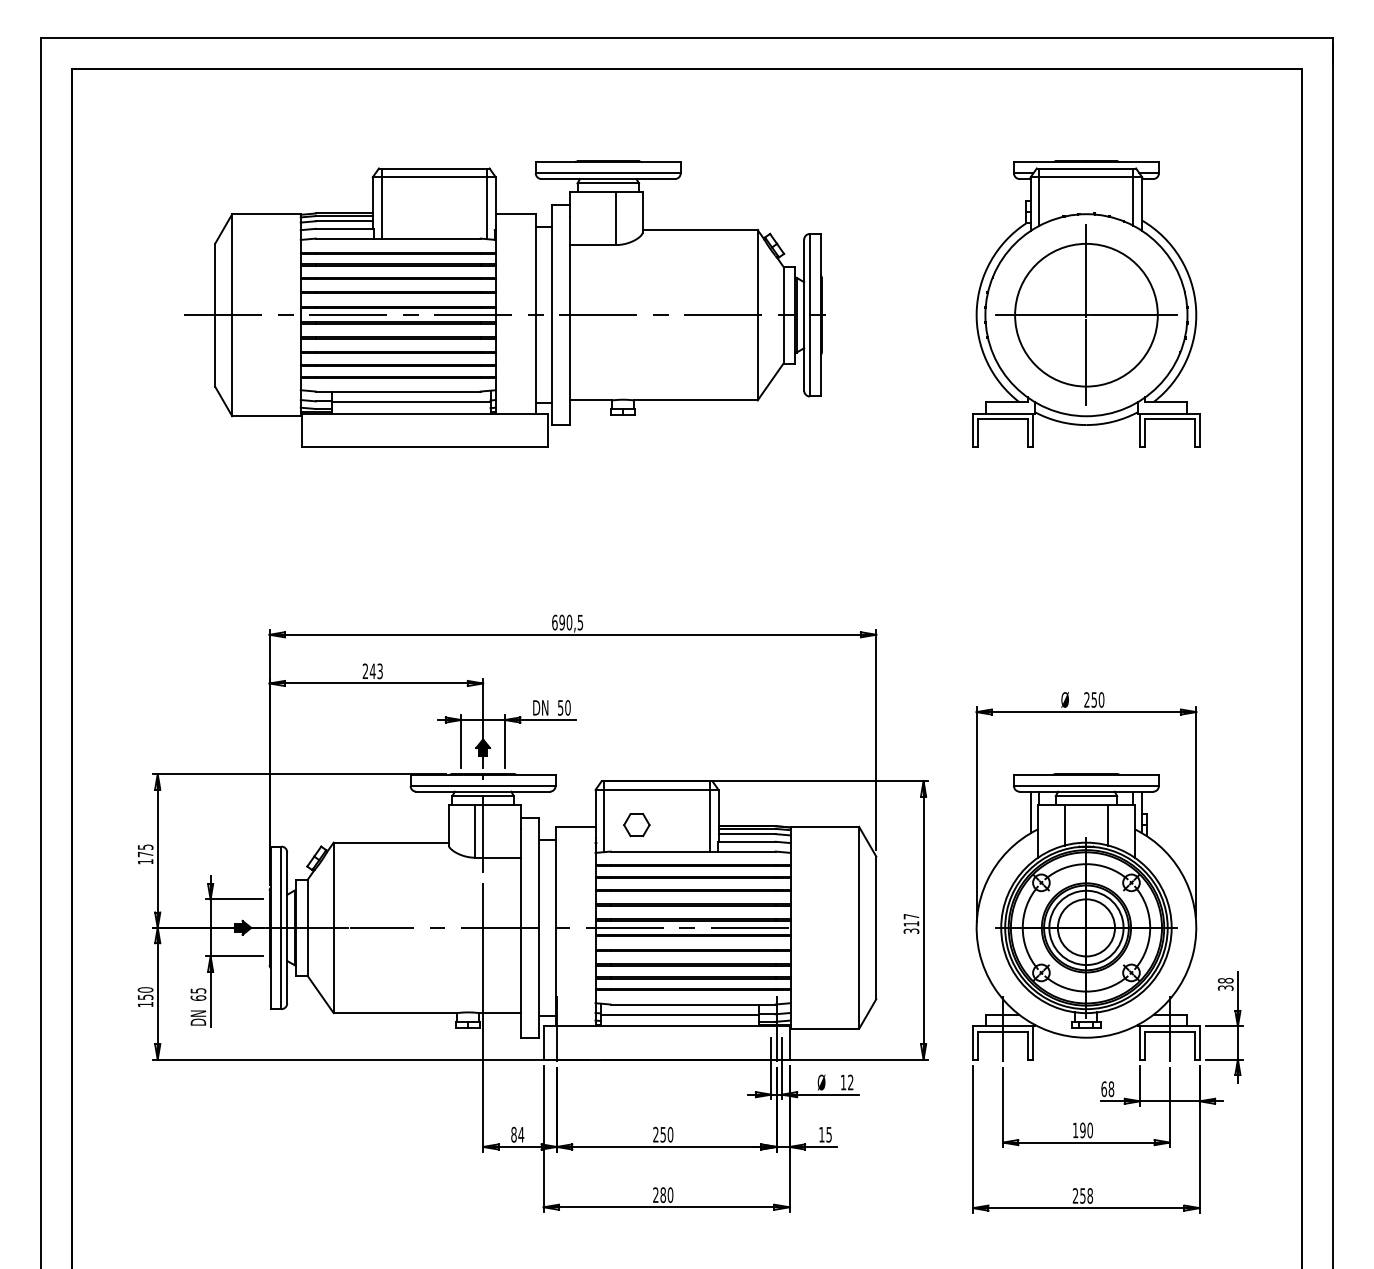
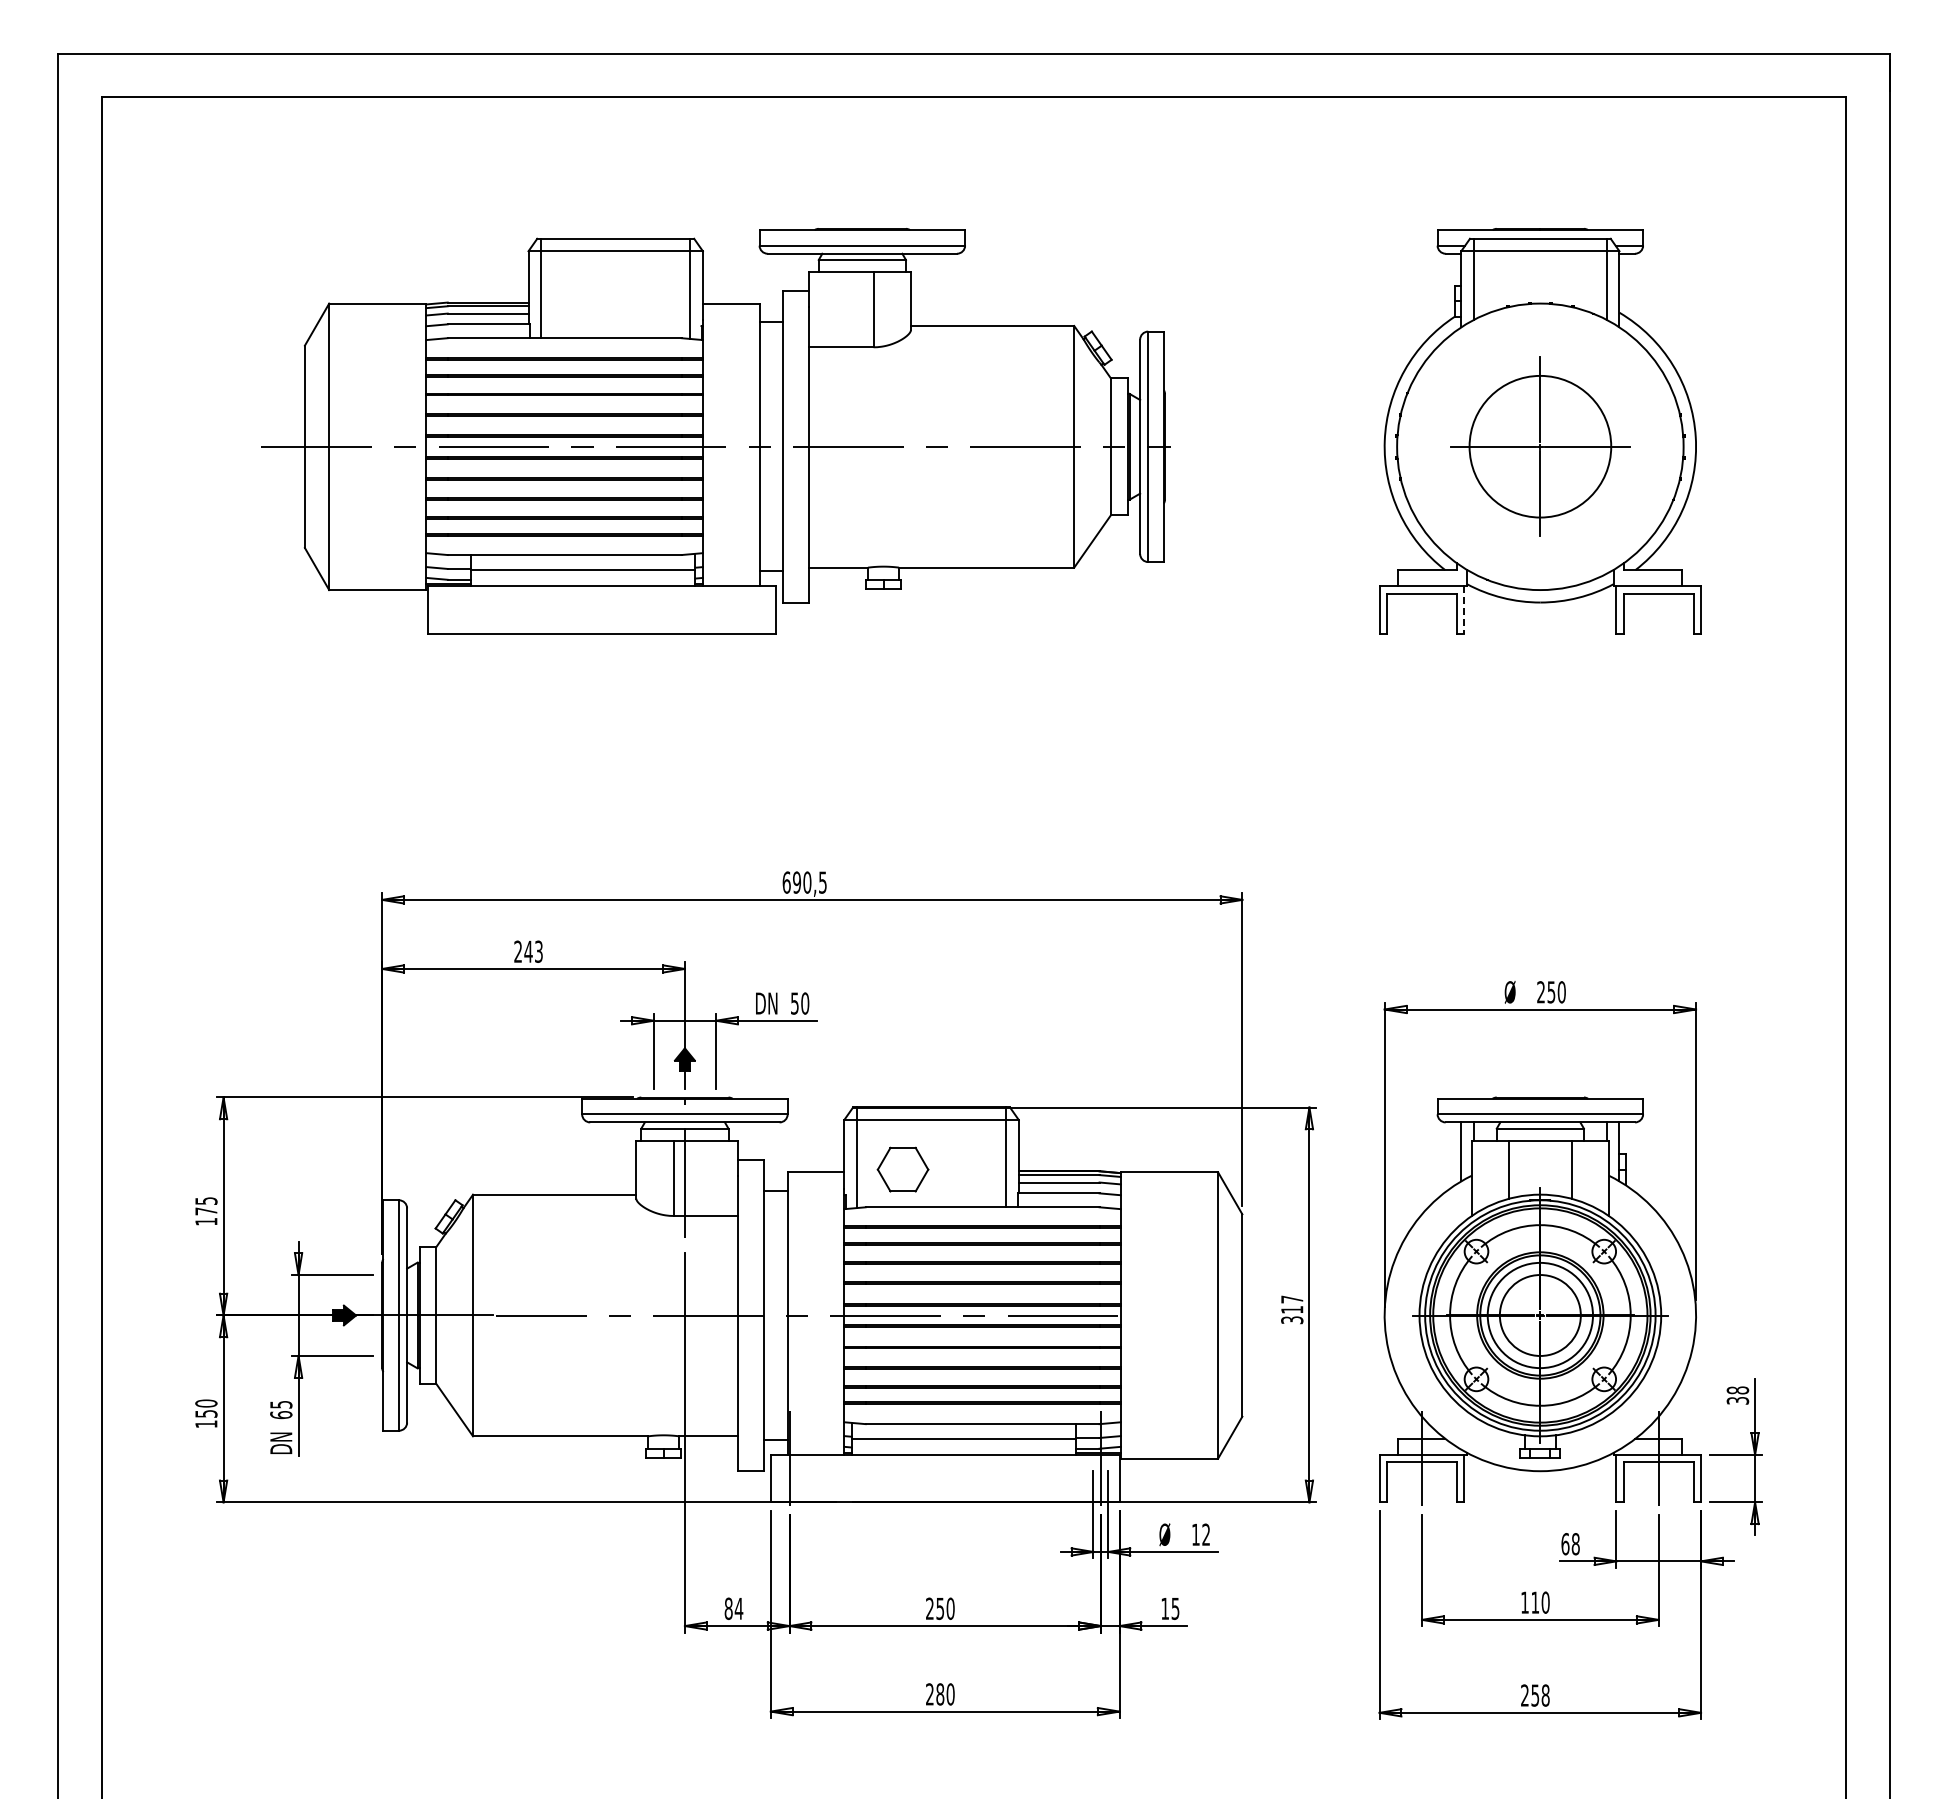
part: (1086, 314) -> (1540, 446), size x0.7
line: (1032, 430) -> (1464, 610), solid -> dashed
part: (636, 824) -> (902, 1169), size x1.4
text: (1083, 1130) -> (1535, 1602), 190 -> 110

